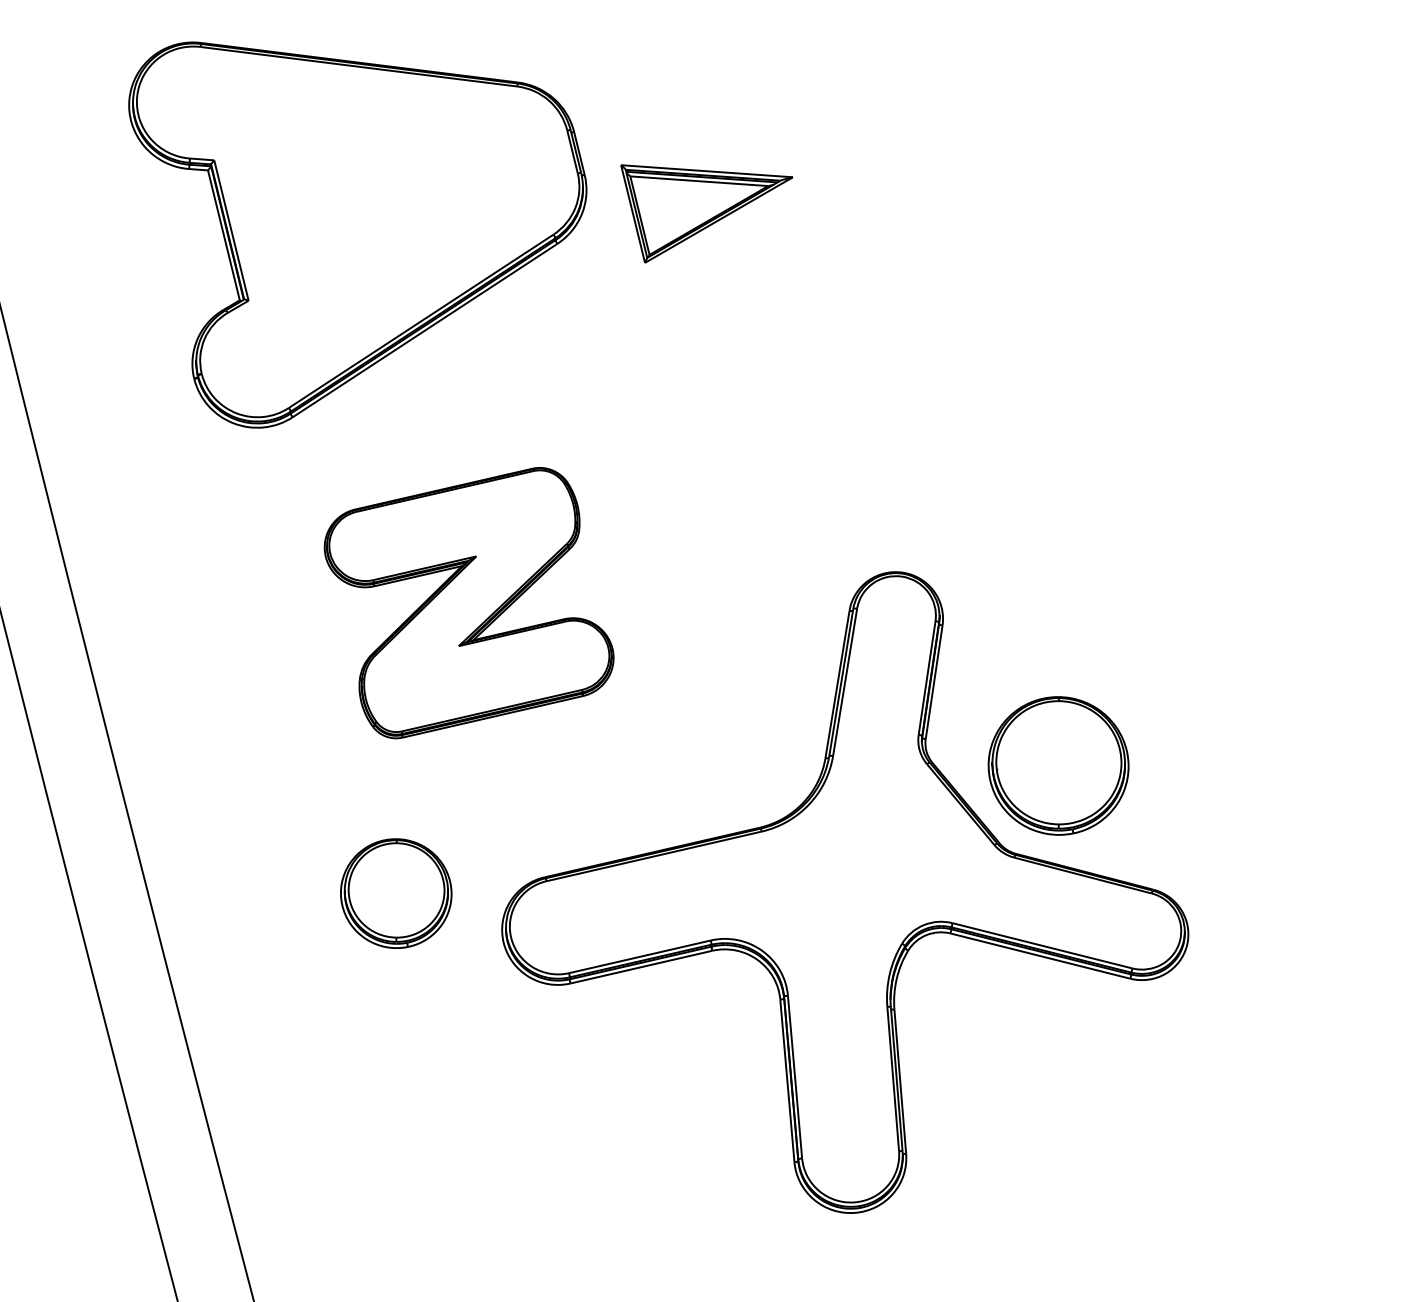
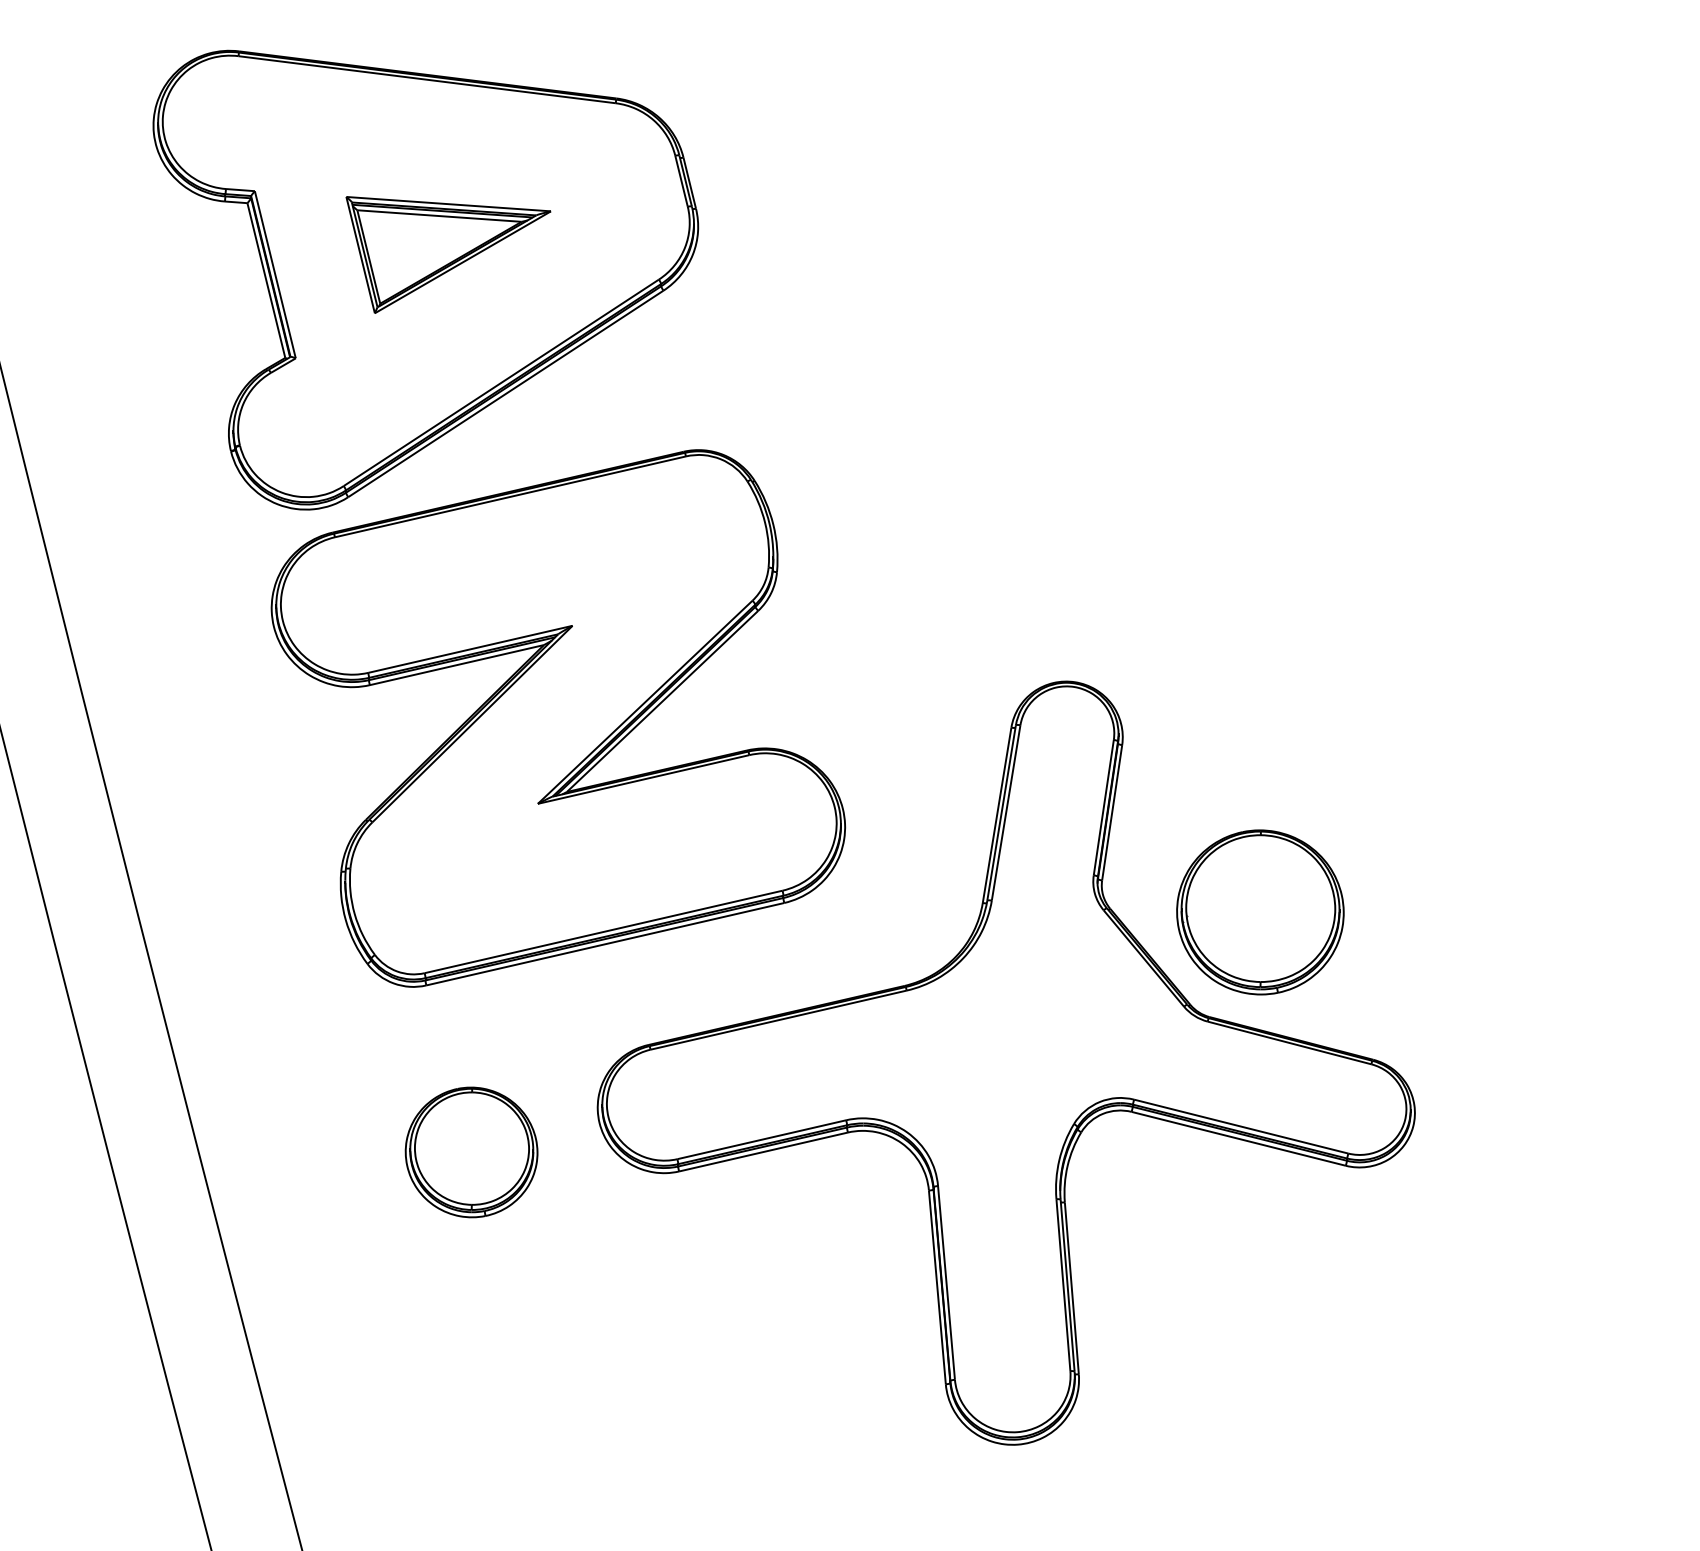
part: (706, 213) -> (448, 254), moved
part: (469, 603) -> (558, 718), size x1.67
part: (396, 893) -> (471, 1152), moved

